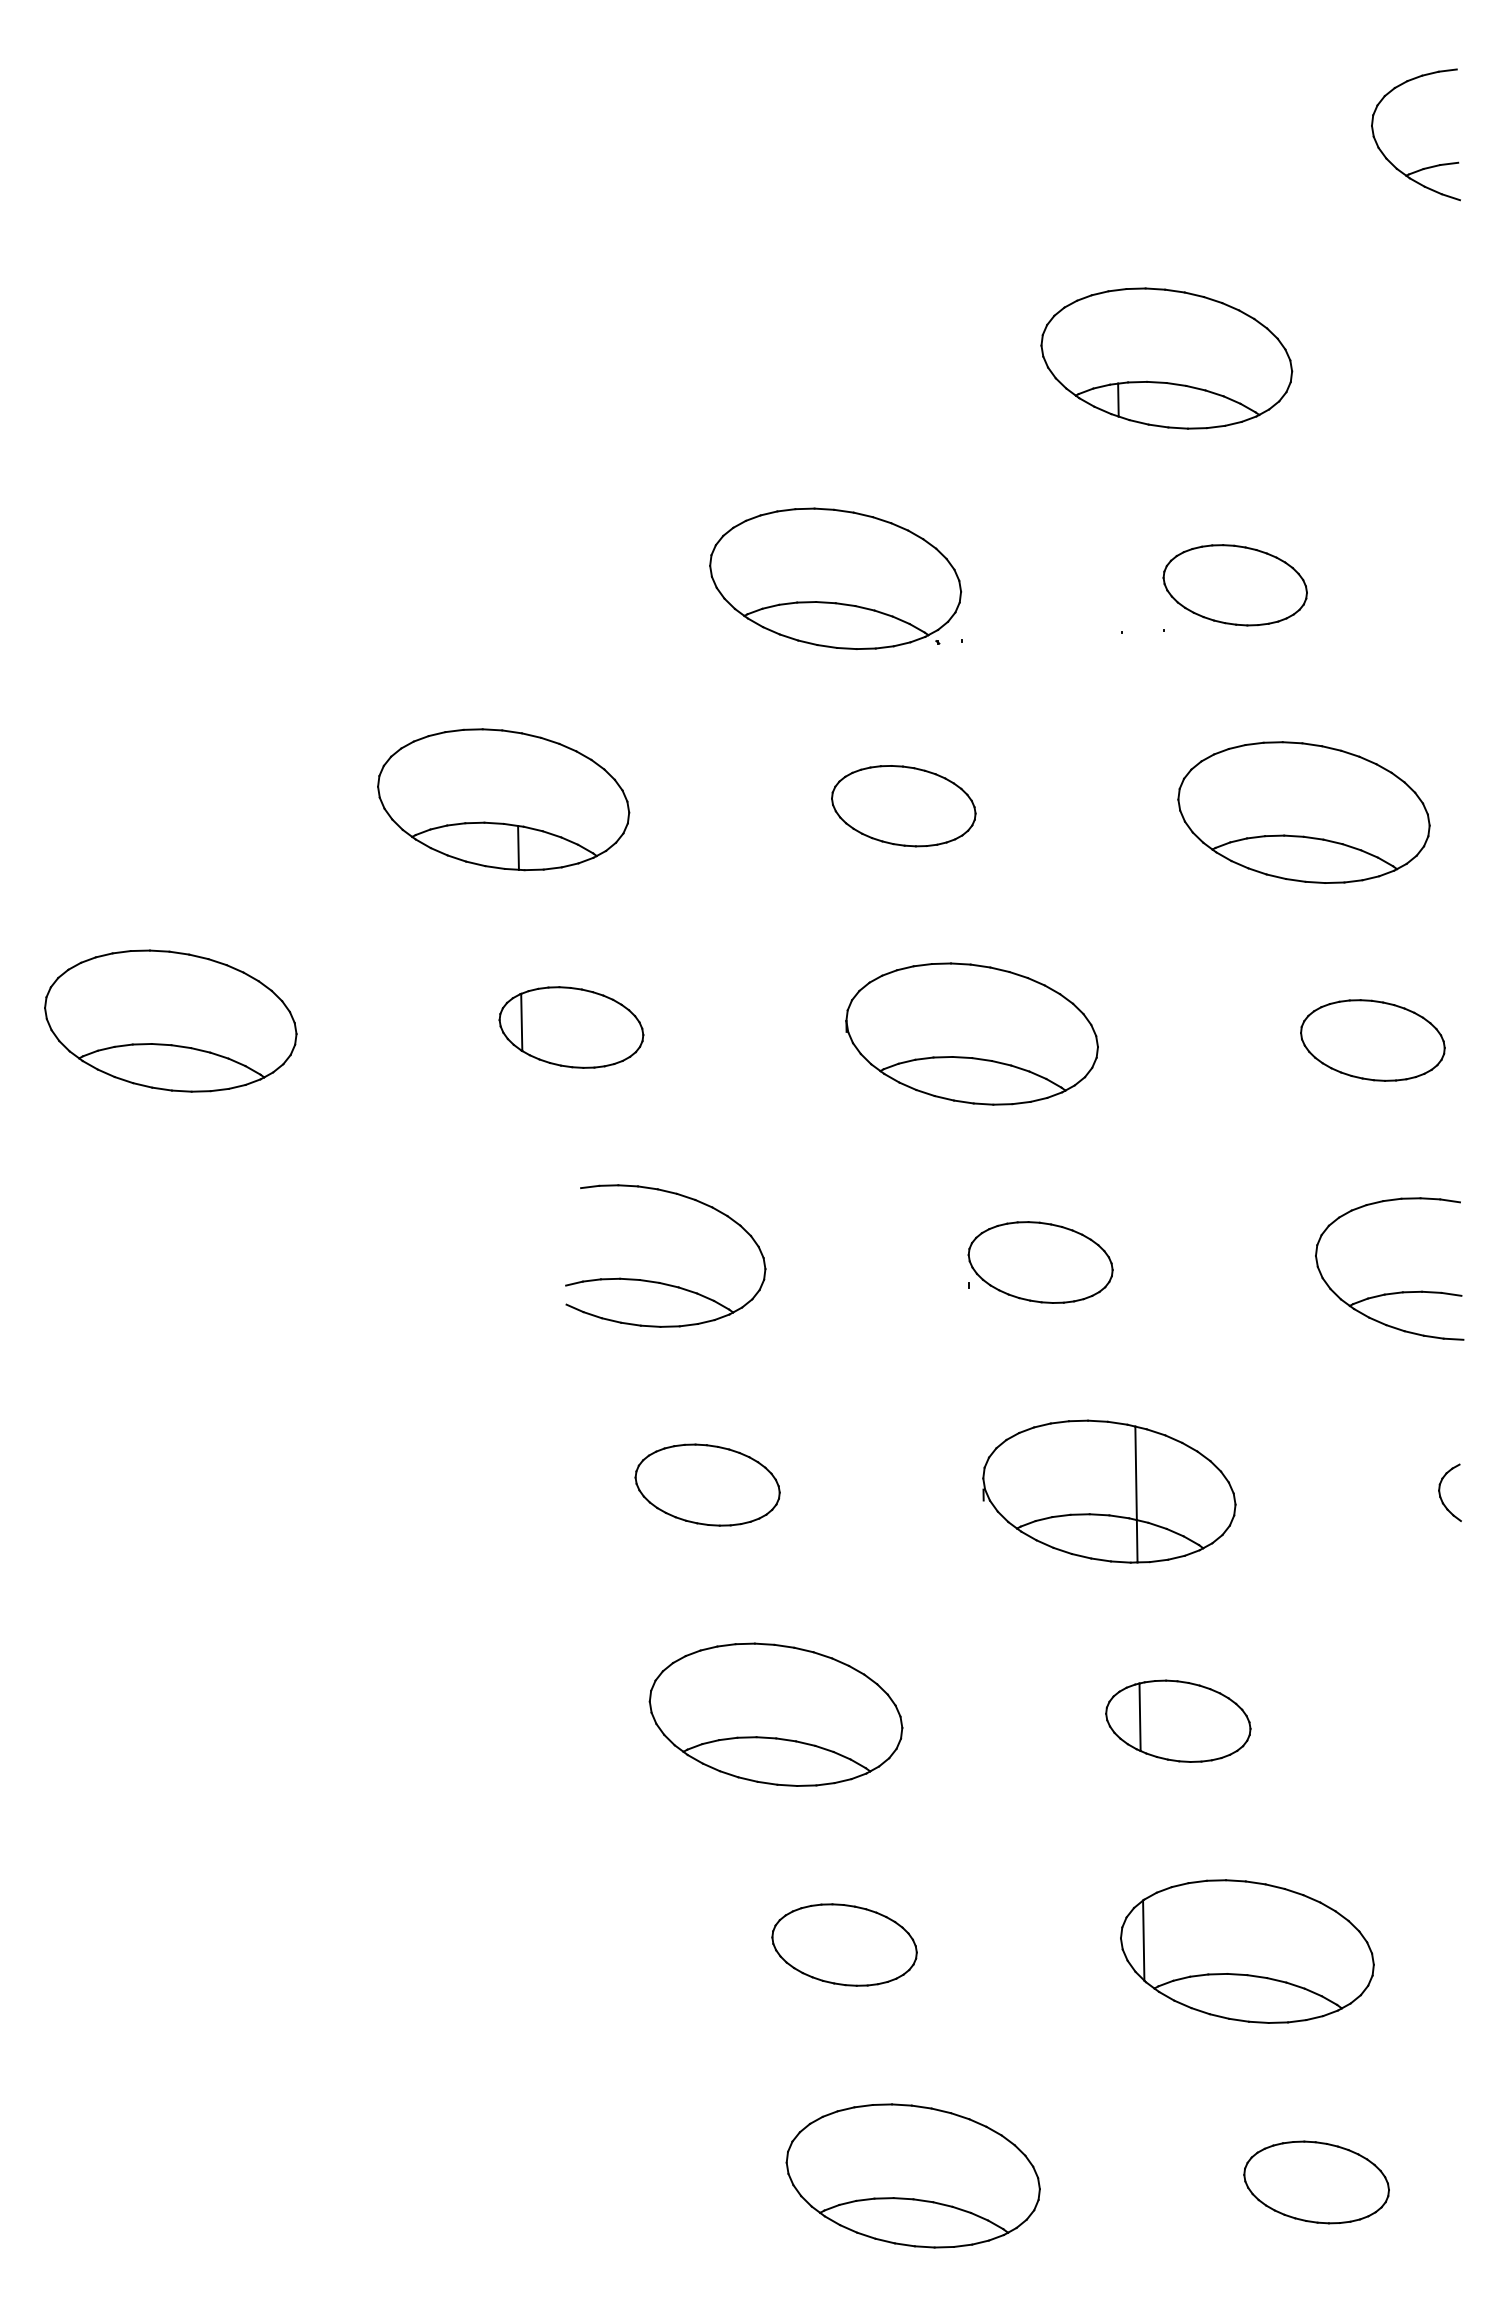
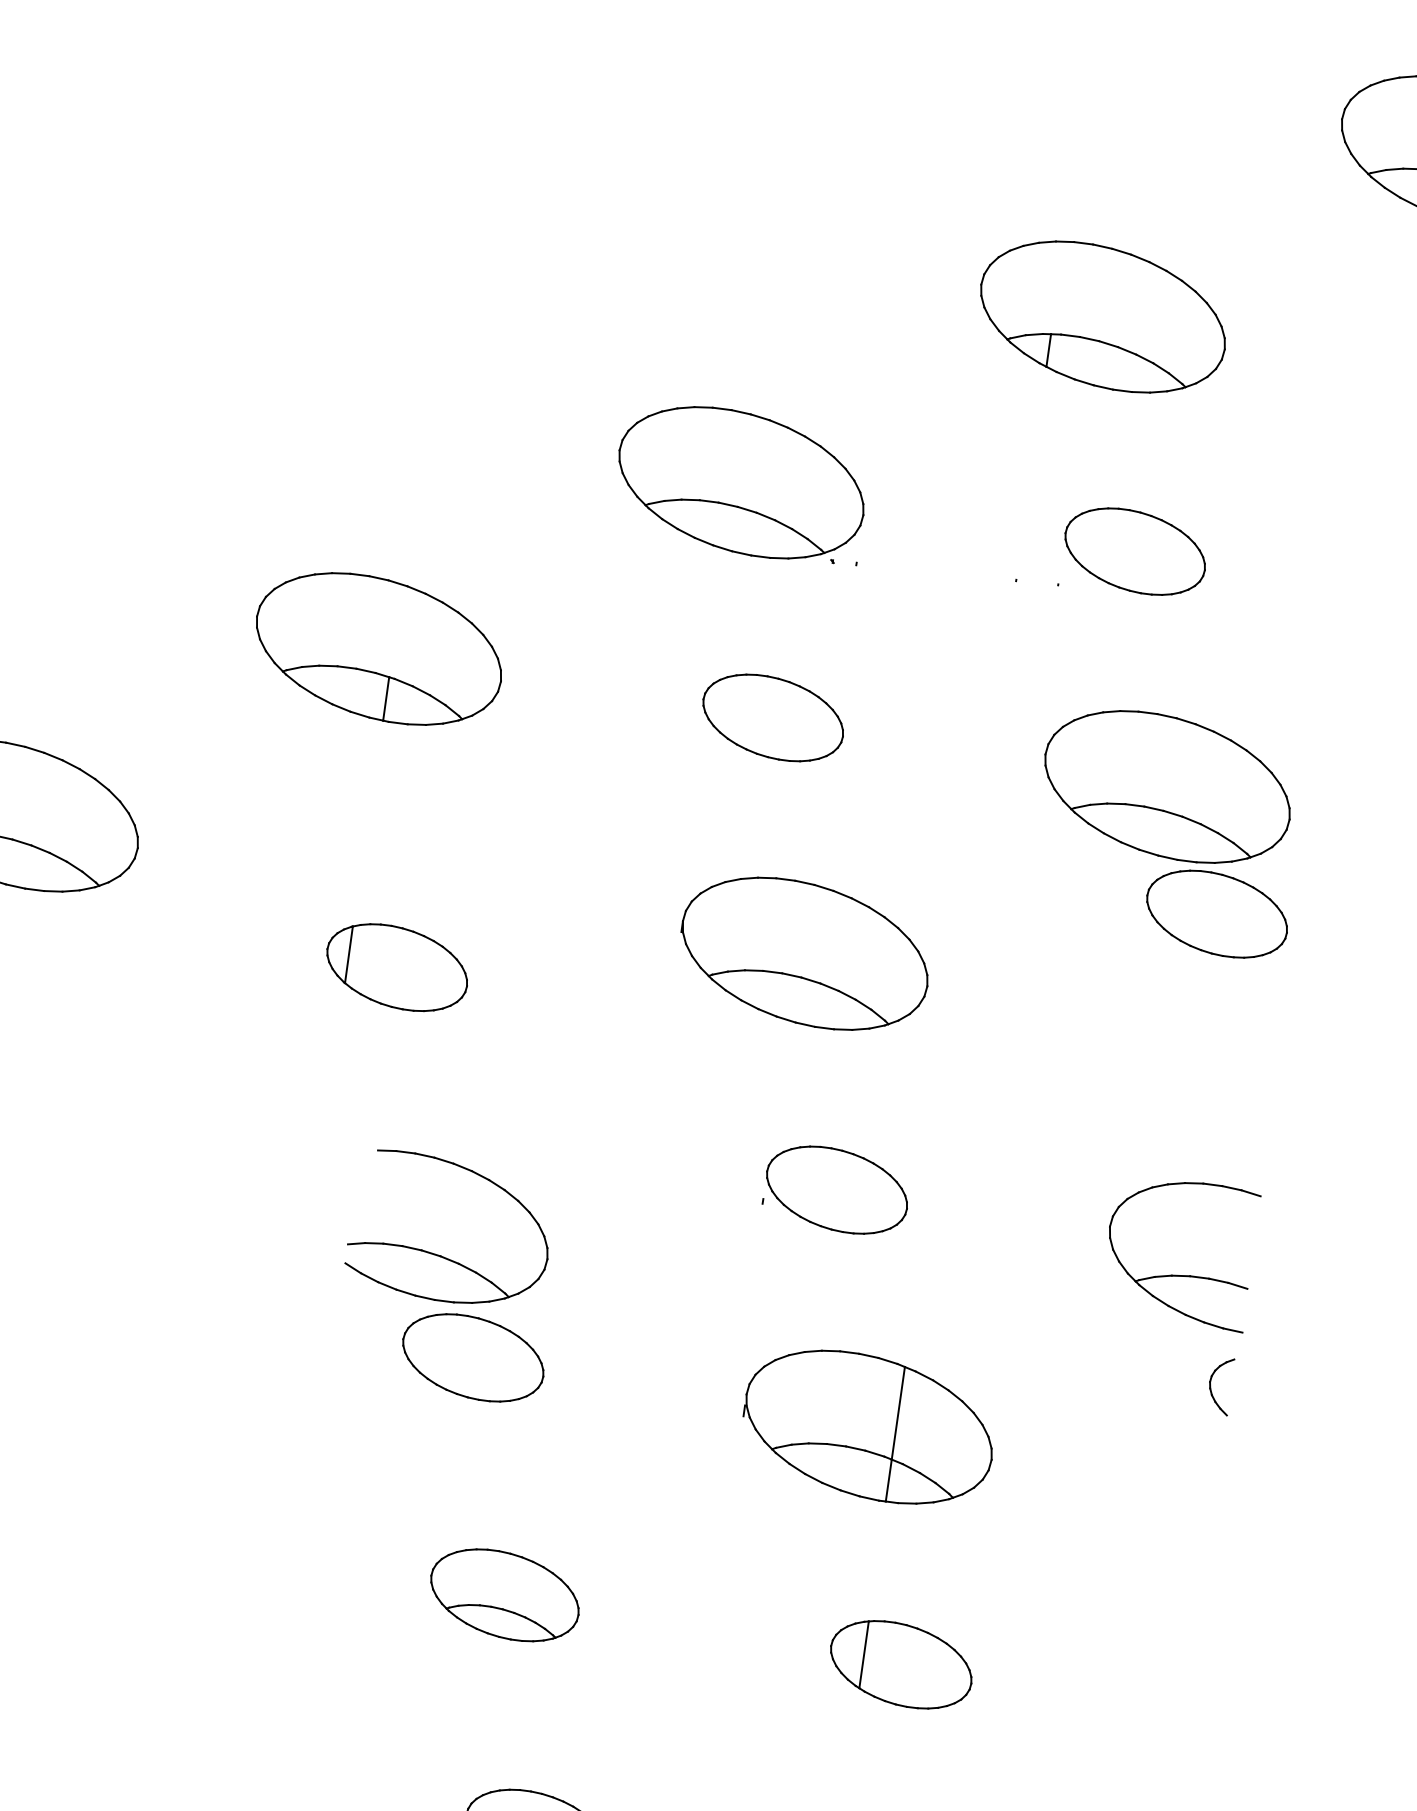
part: (571, 1027) -> (397, 967), moved
part: (1372, 1040) -> (1216, 914), moved
part: (658, 1281) -> (439, 1254), moved
part: (1441, 1496) -> (1211, 1388), moved
part: (775, 1714) -> (504, 1595), size x0.6

